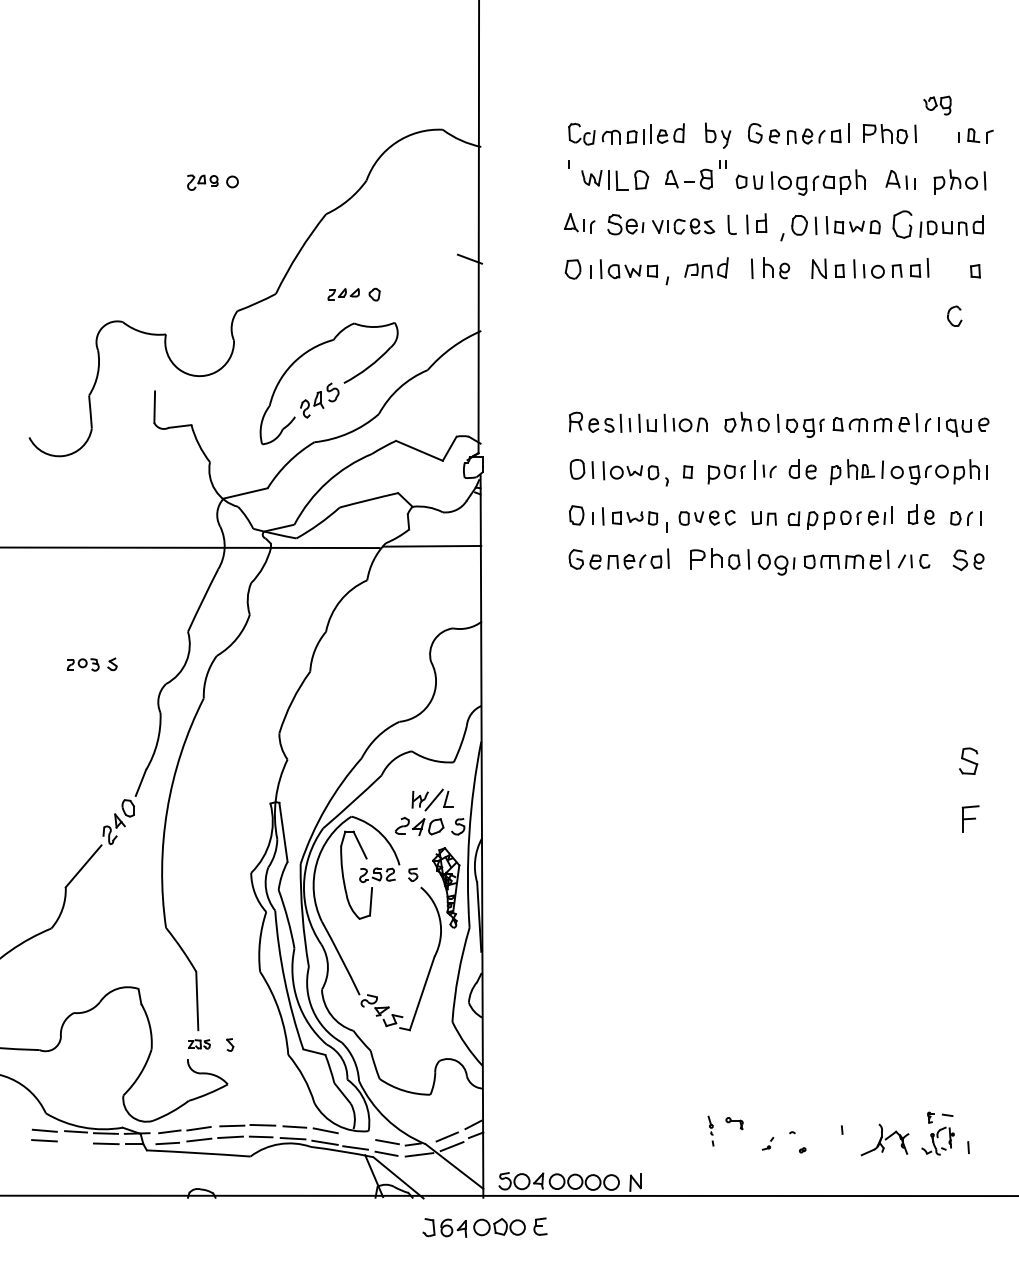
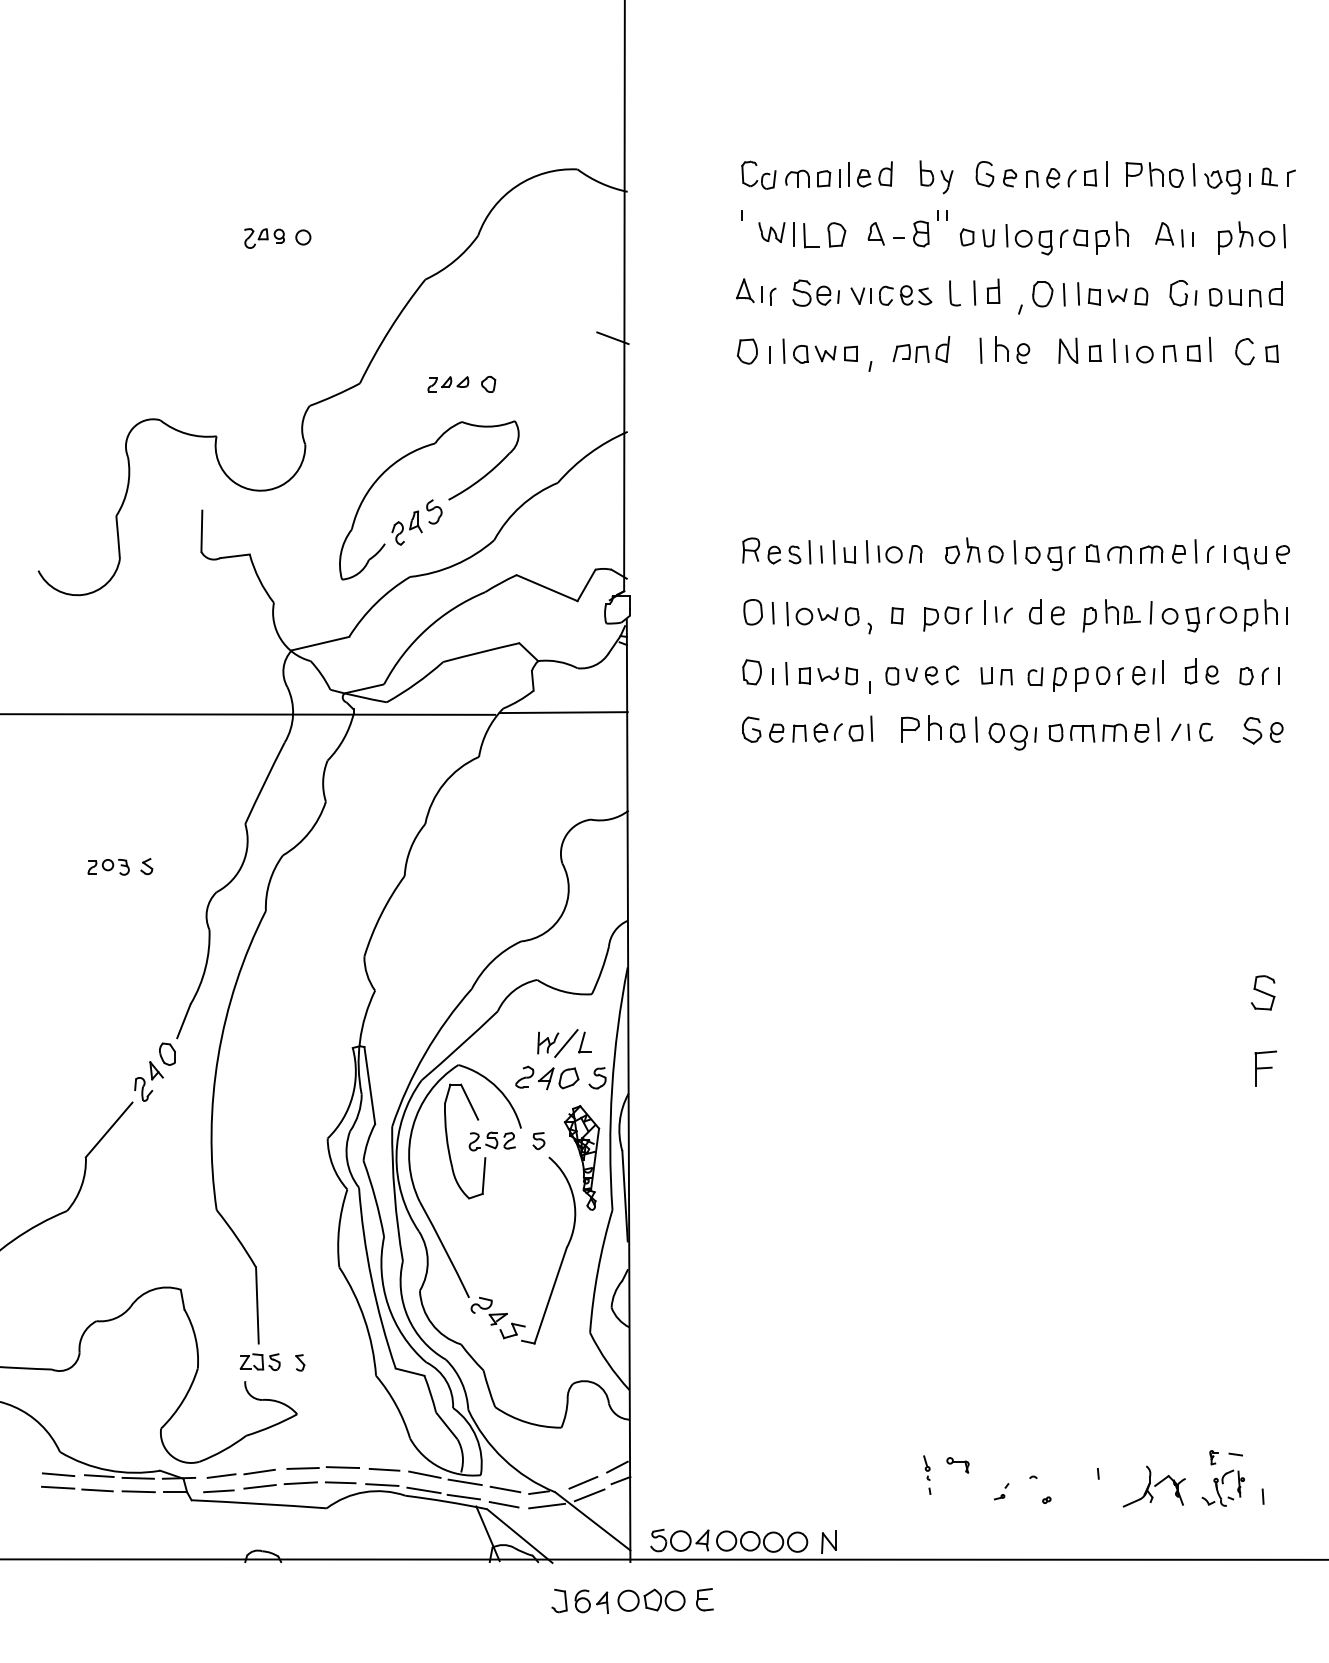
part: (937, 105) -> (1222, 181), moved
part: (907, 224) -> (1183, 293), size x0.71
part: (948, 316) -> (1237, 351), moved
part: (198, 1043) -> (259, 1361), size x1.43
line: (356, 1136) -> (464, 1482), added
line: (74, 1142) -> (97, 1490), added

